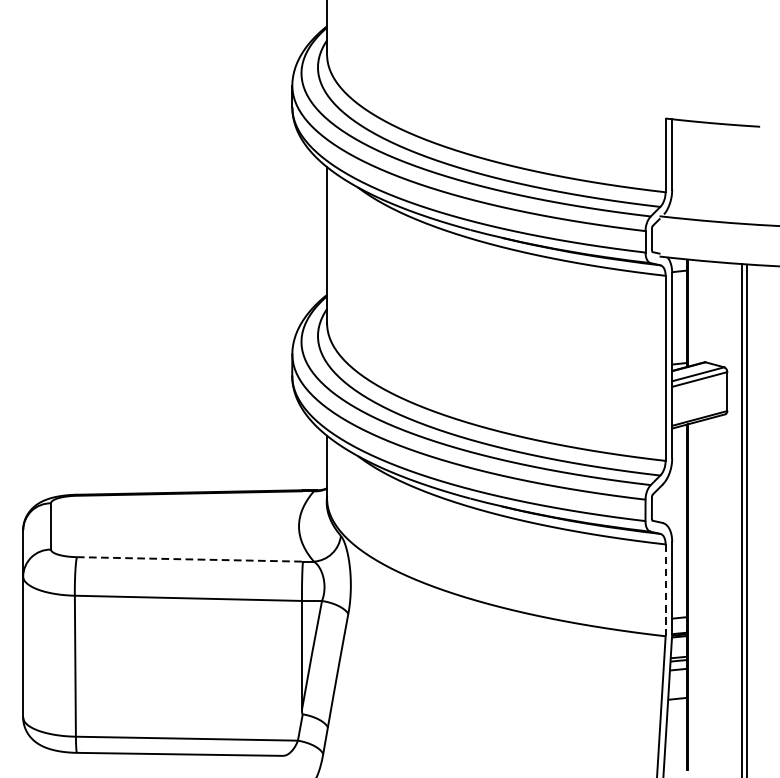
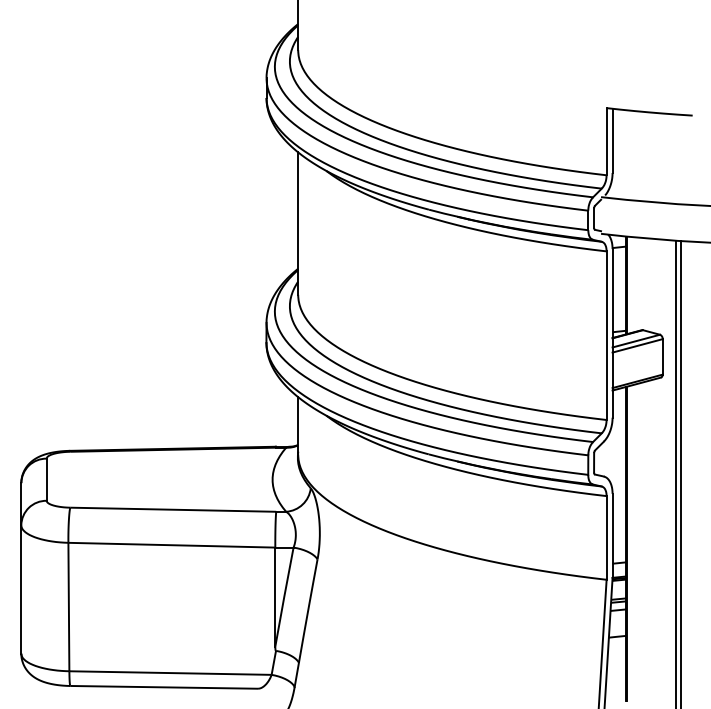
line: (190, 559) -> (173, 509), dashed -> solid
line: (665, 589) -> (606, 537), dashed -> solid

